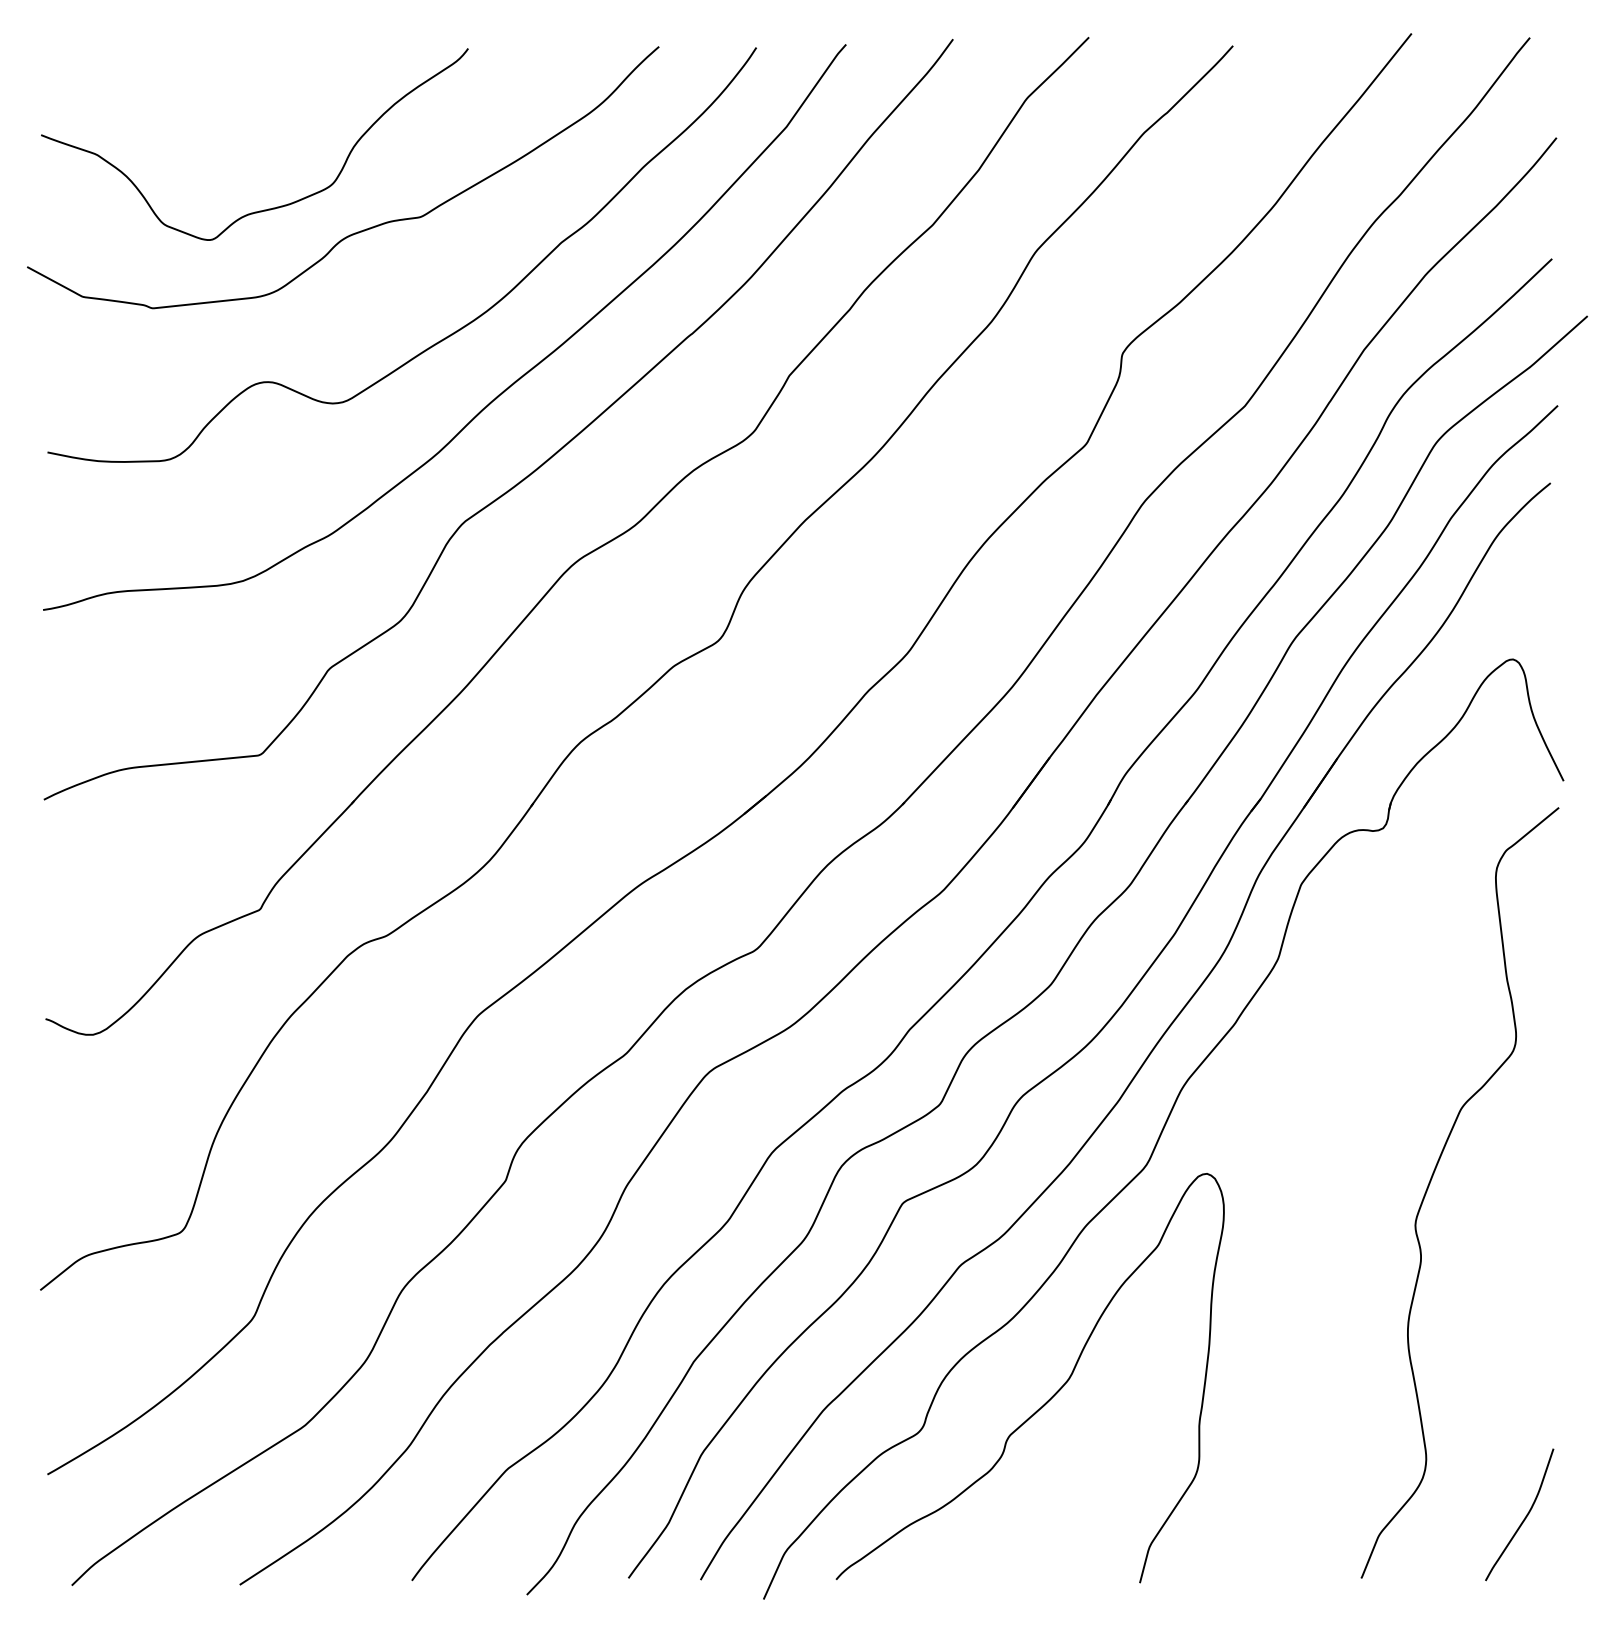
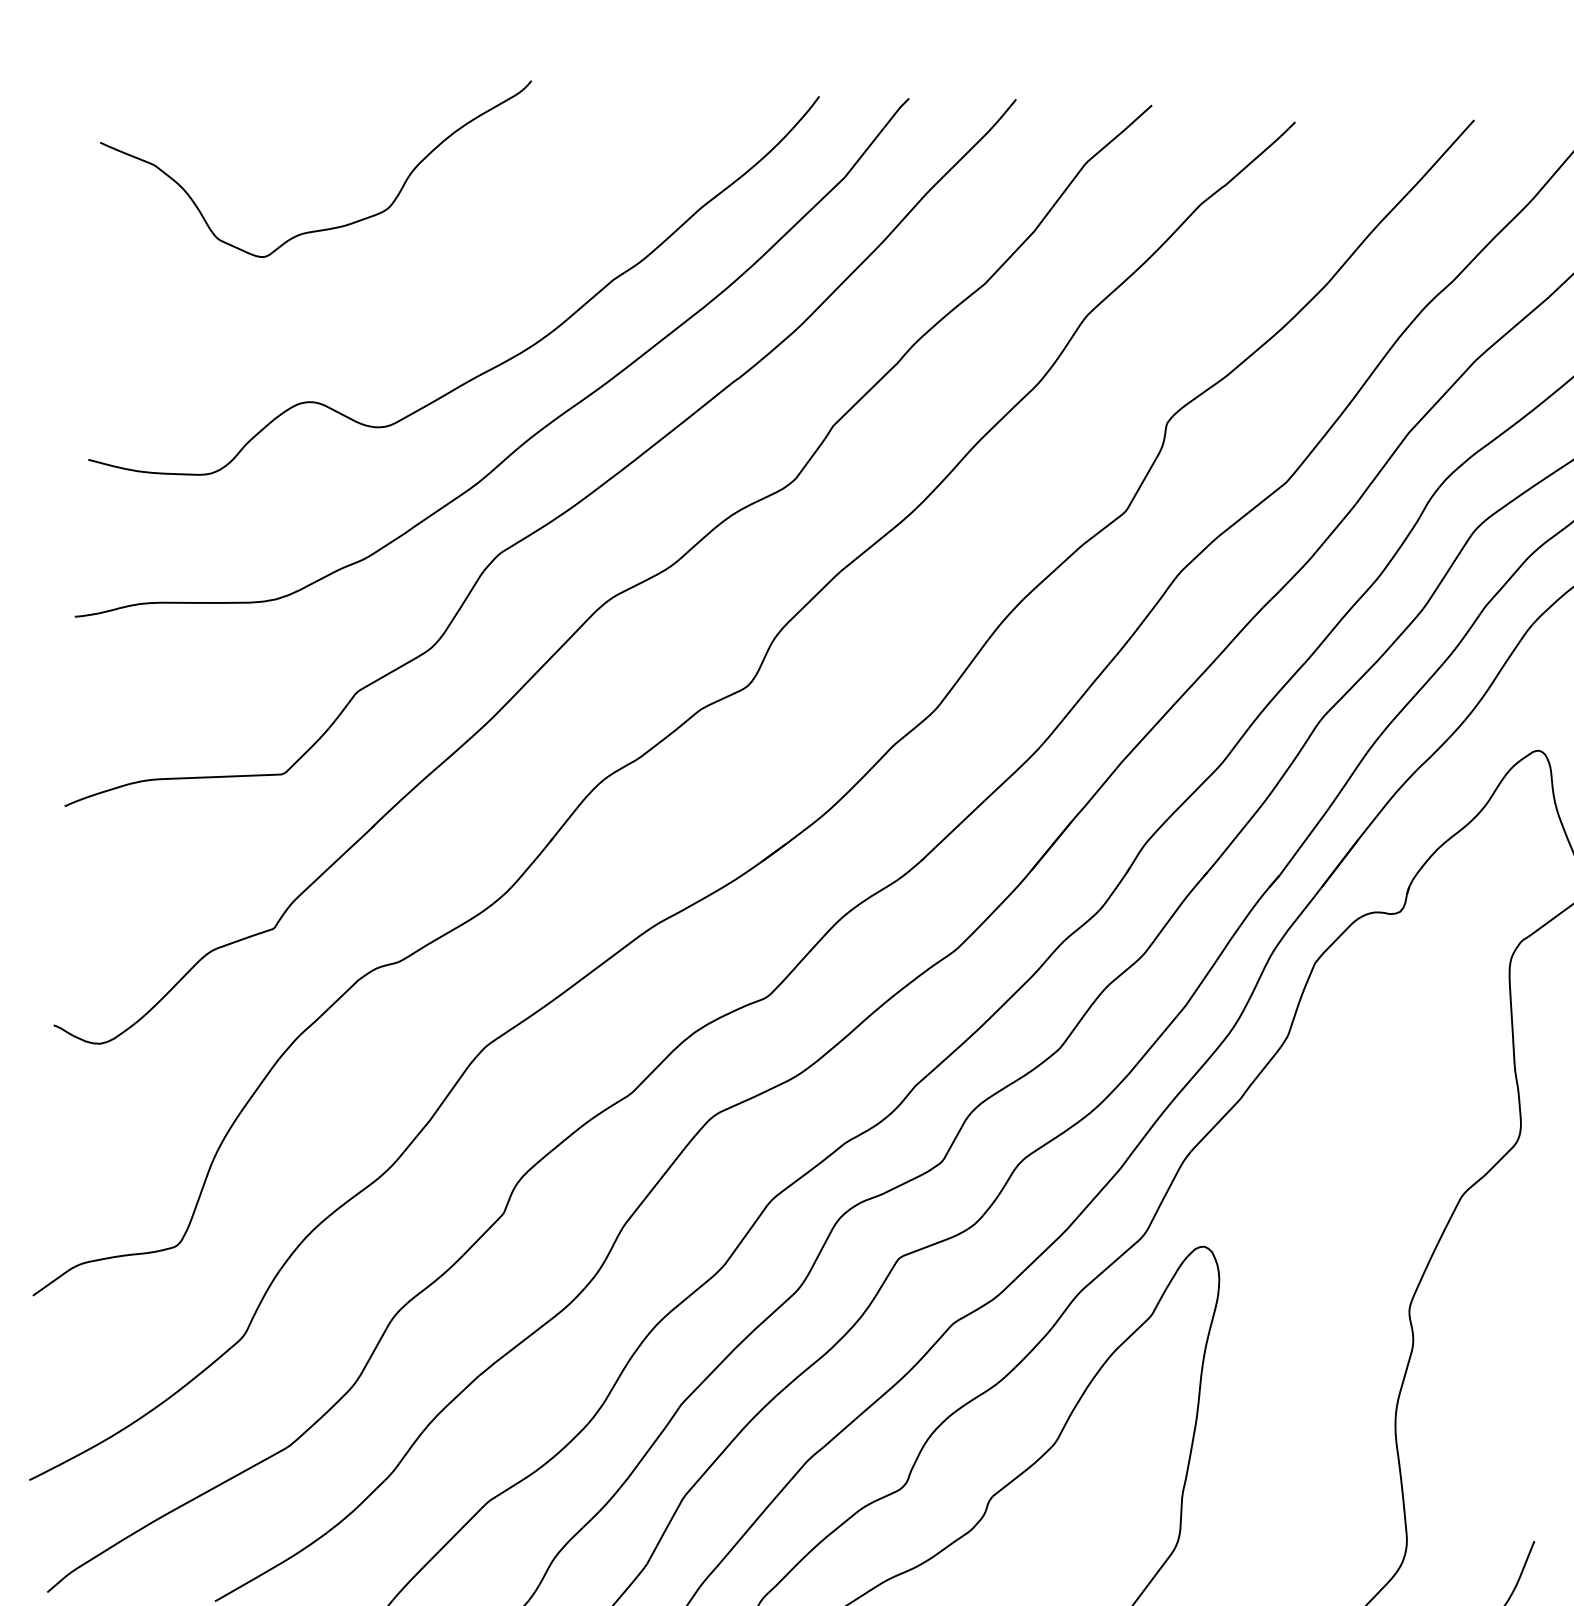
curve: (360, 230) -> (413, 256), removed

